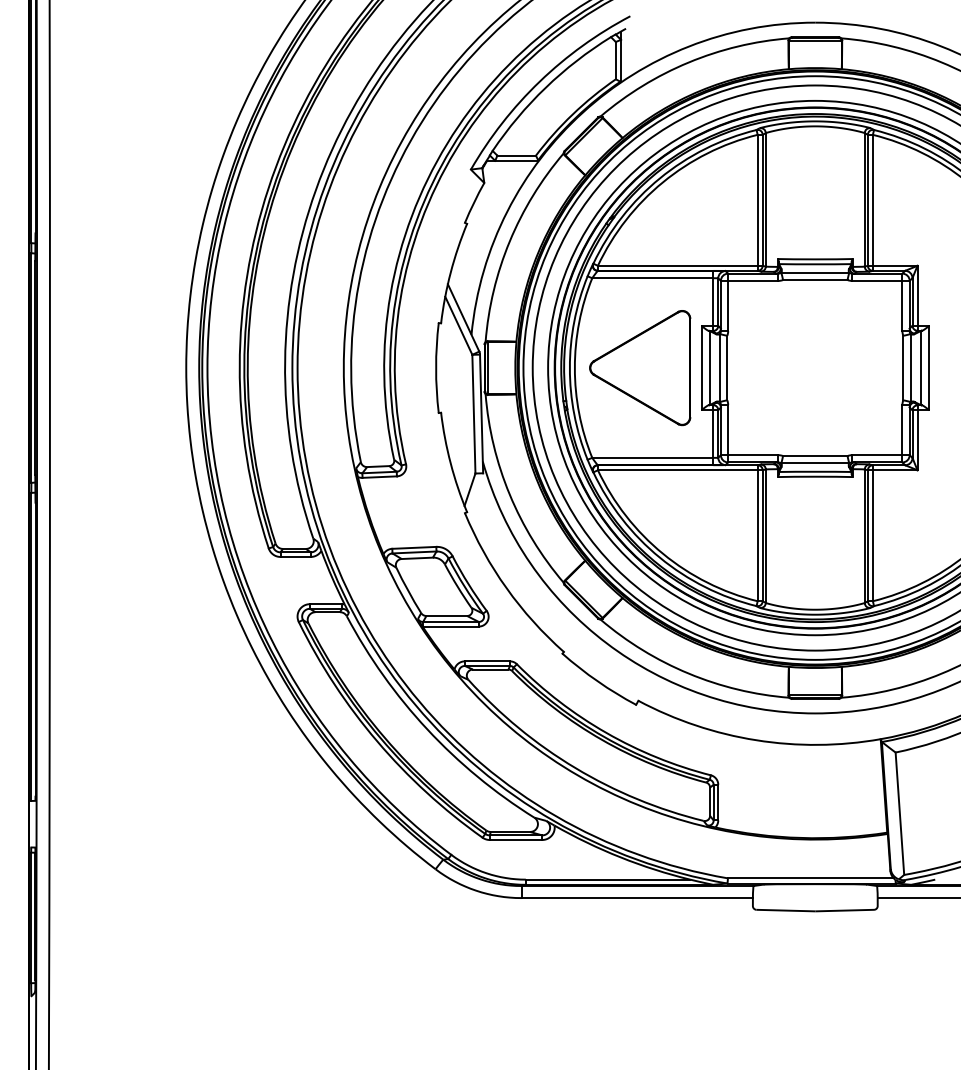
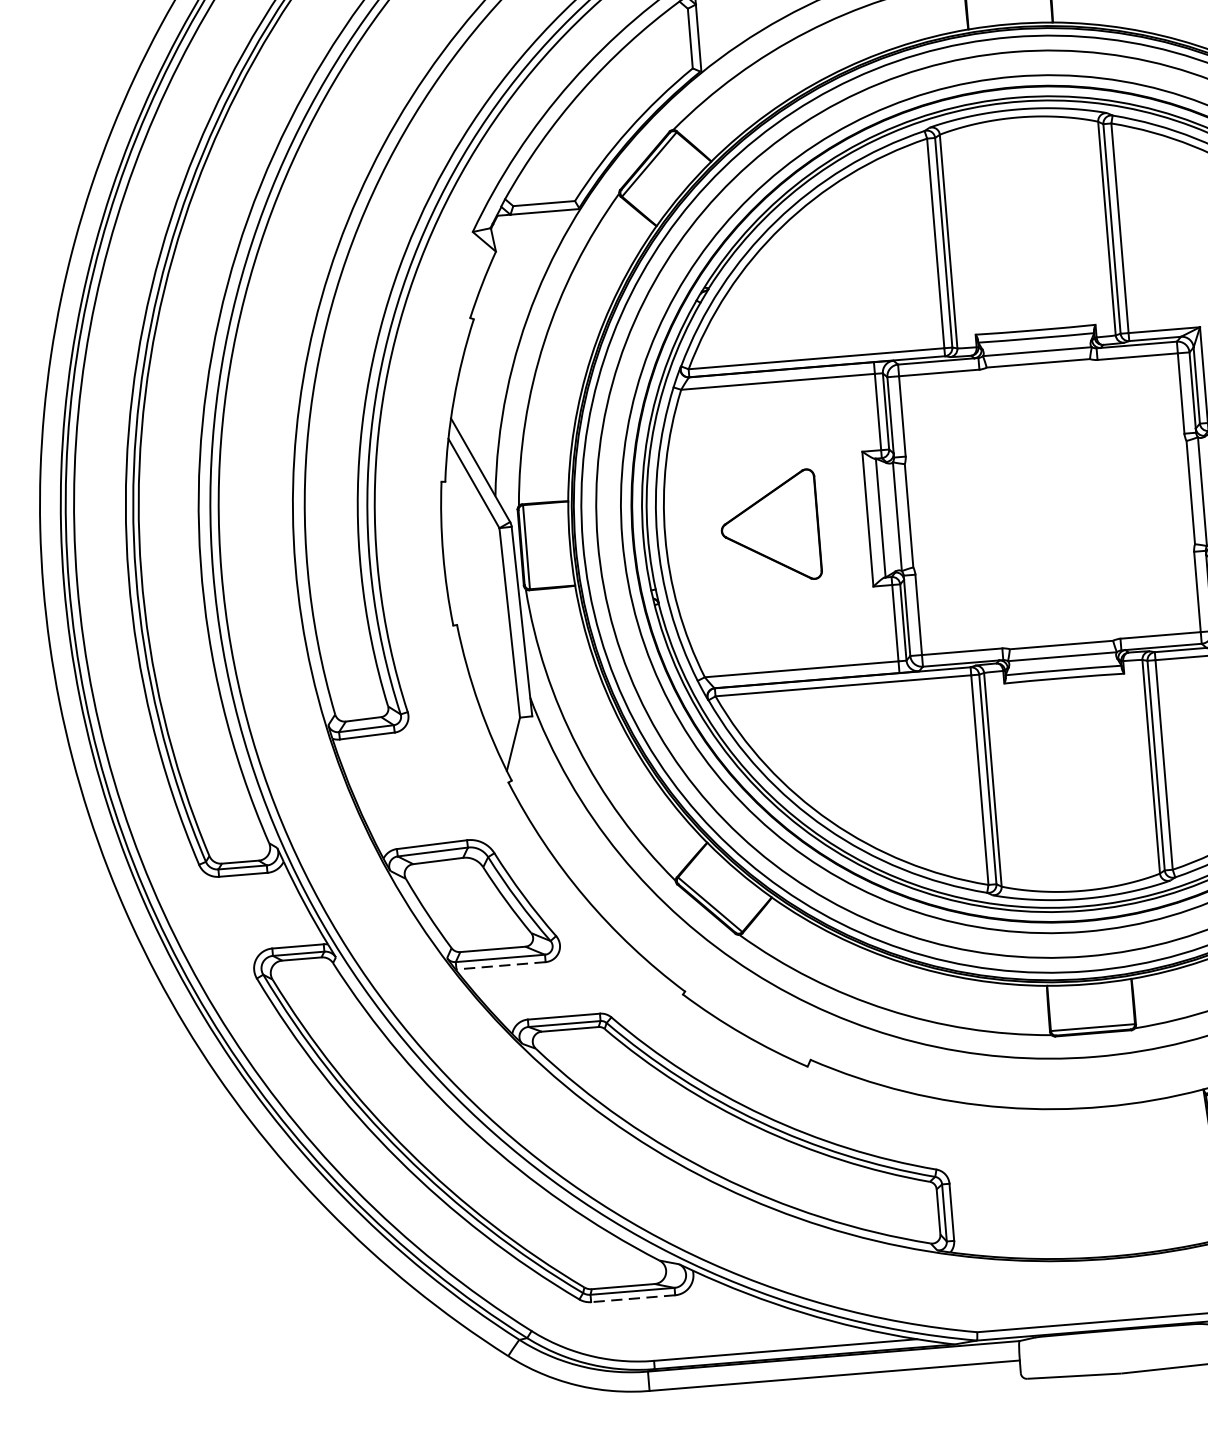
part: (640, 368) -> (770, 527), size x0.6
line: (451, 626) -> (501, 965), solid -> dashed
line: (515, 839) -> (632, 1297), solid -> dashed

